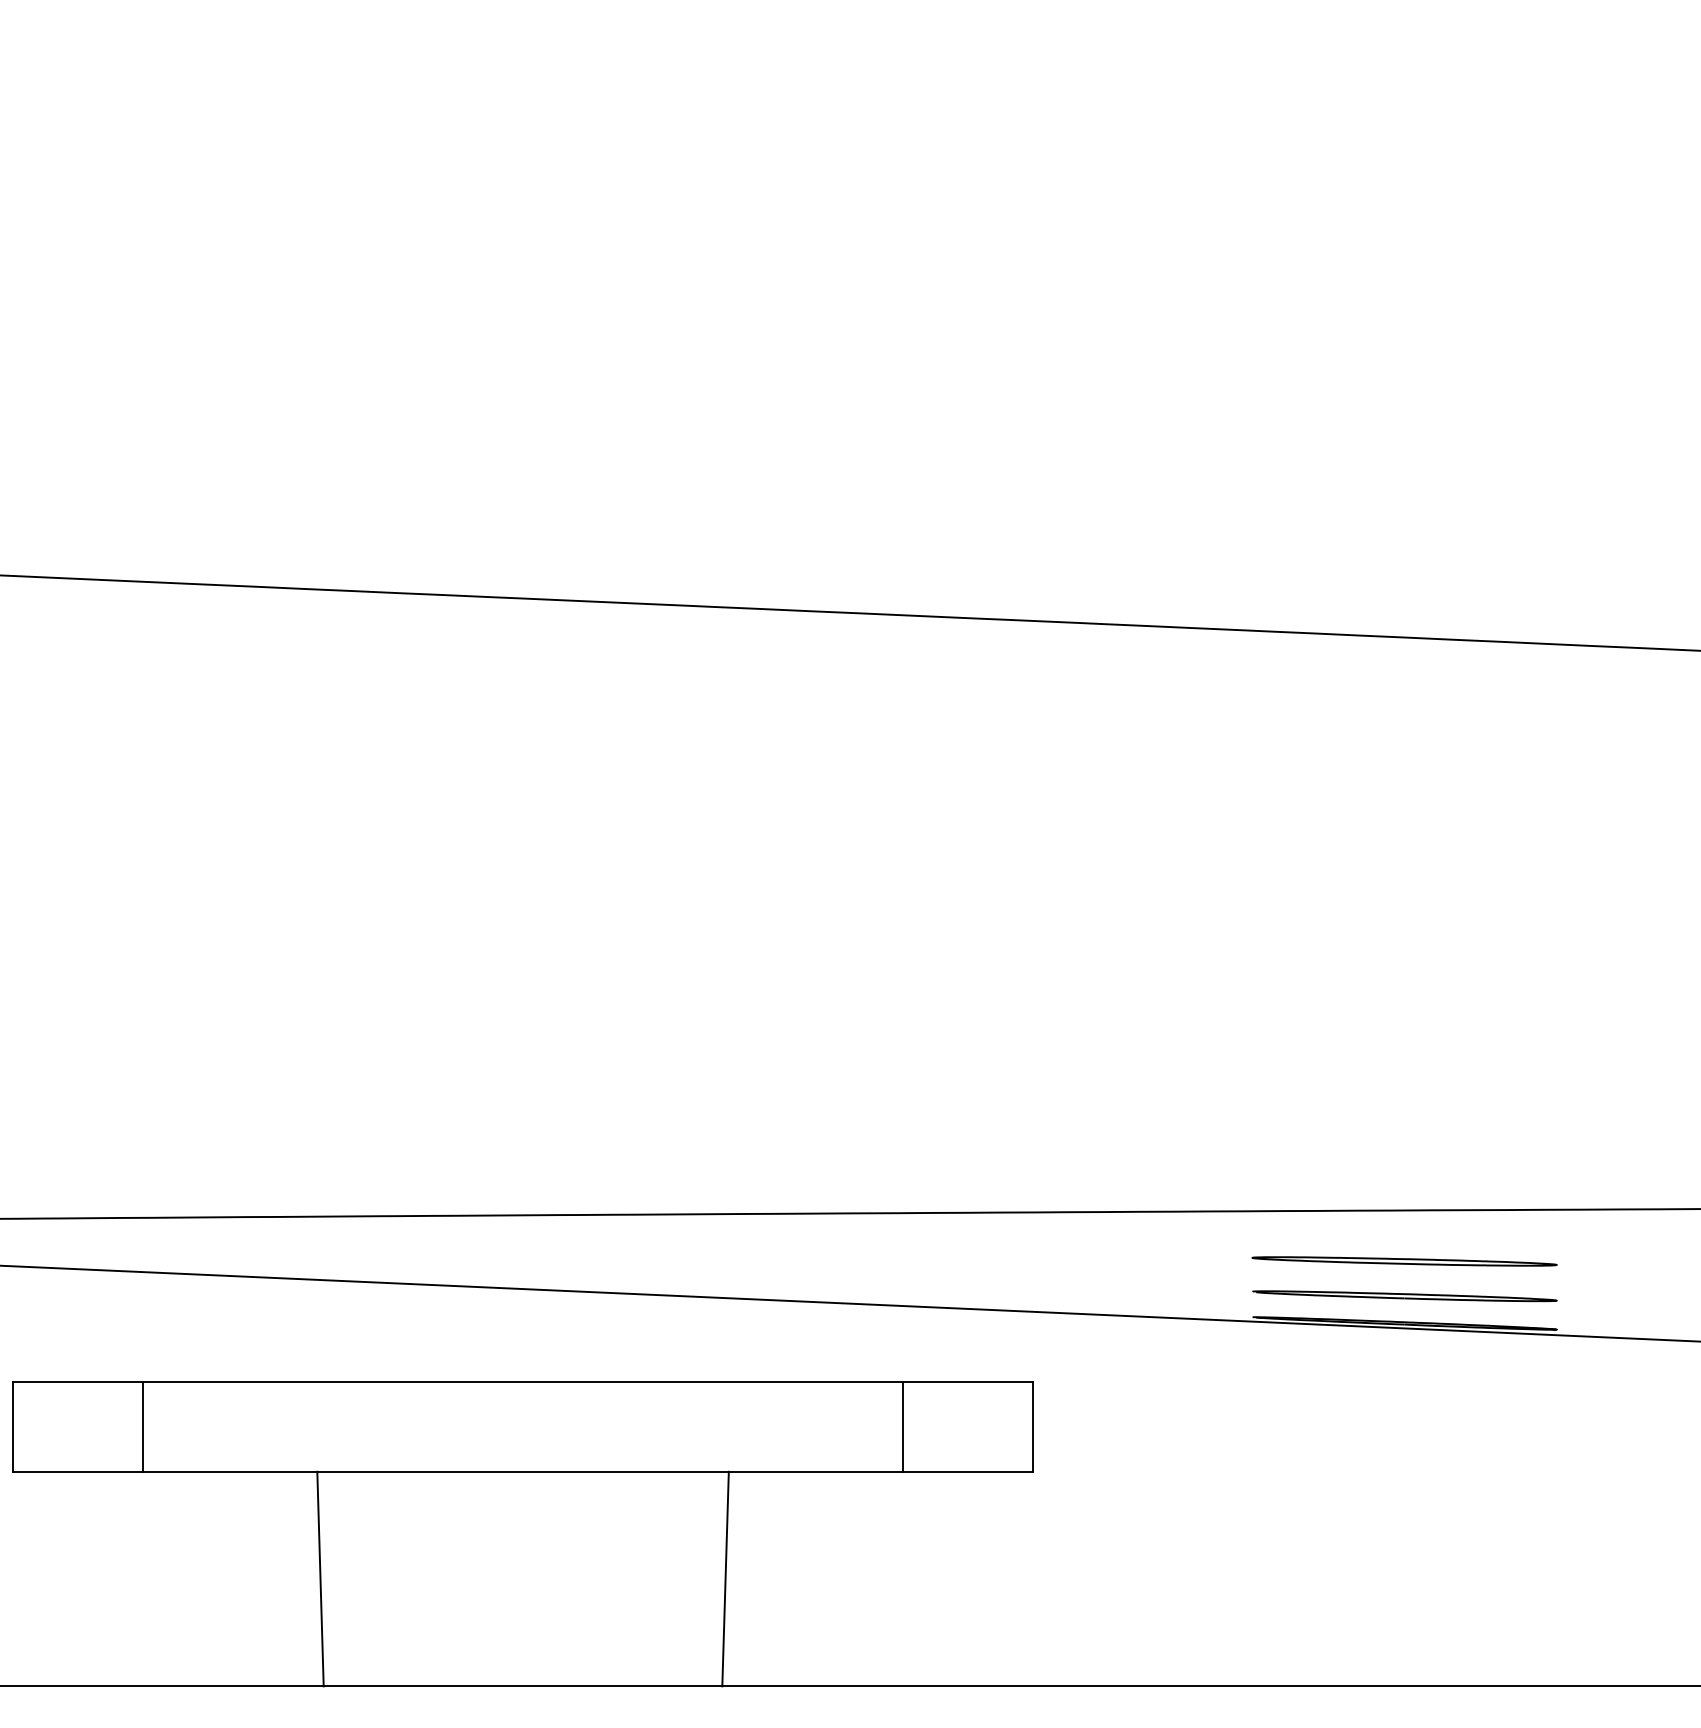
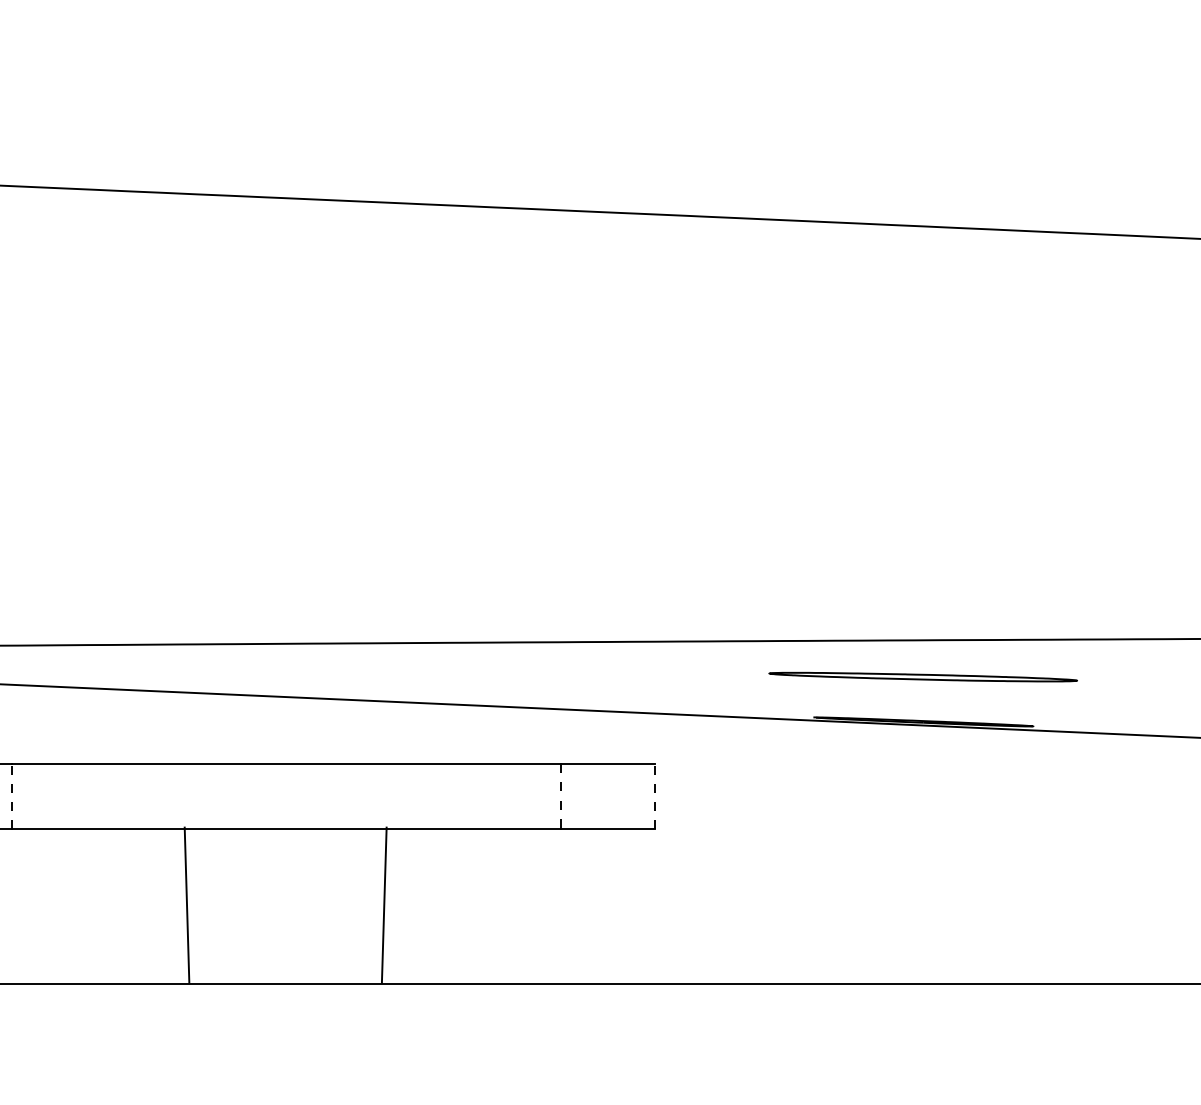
part: (1404, 1261) -> (923, 677), size x1.4
part: (1404, 1296) -> (923, 702), removed
line: (142, 1426) -> (11, 796), solid -> dashed
line: (903, 1426) -> (561, 796), solid -> dashed
line: (1032, 1426) -> (654, 796), solid -> dashed
line: (320, 1578) -> (187, 904), moved
line: (725, 1578) -> (384, 904), moved

